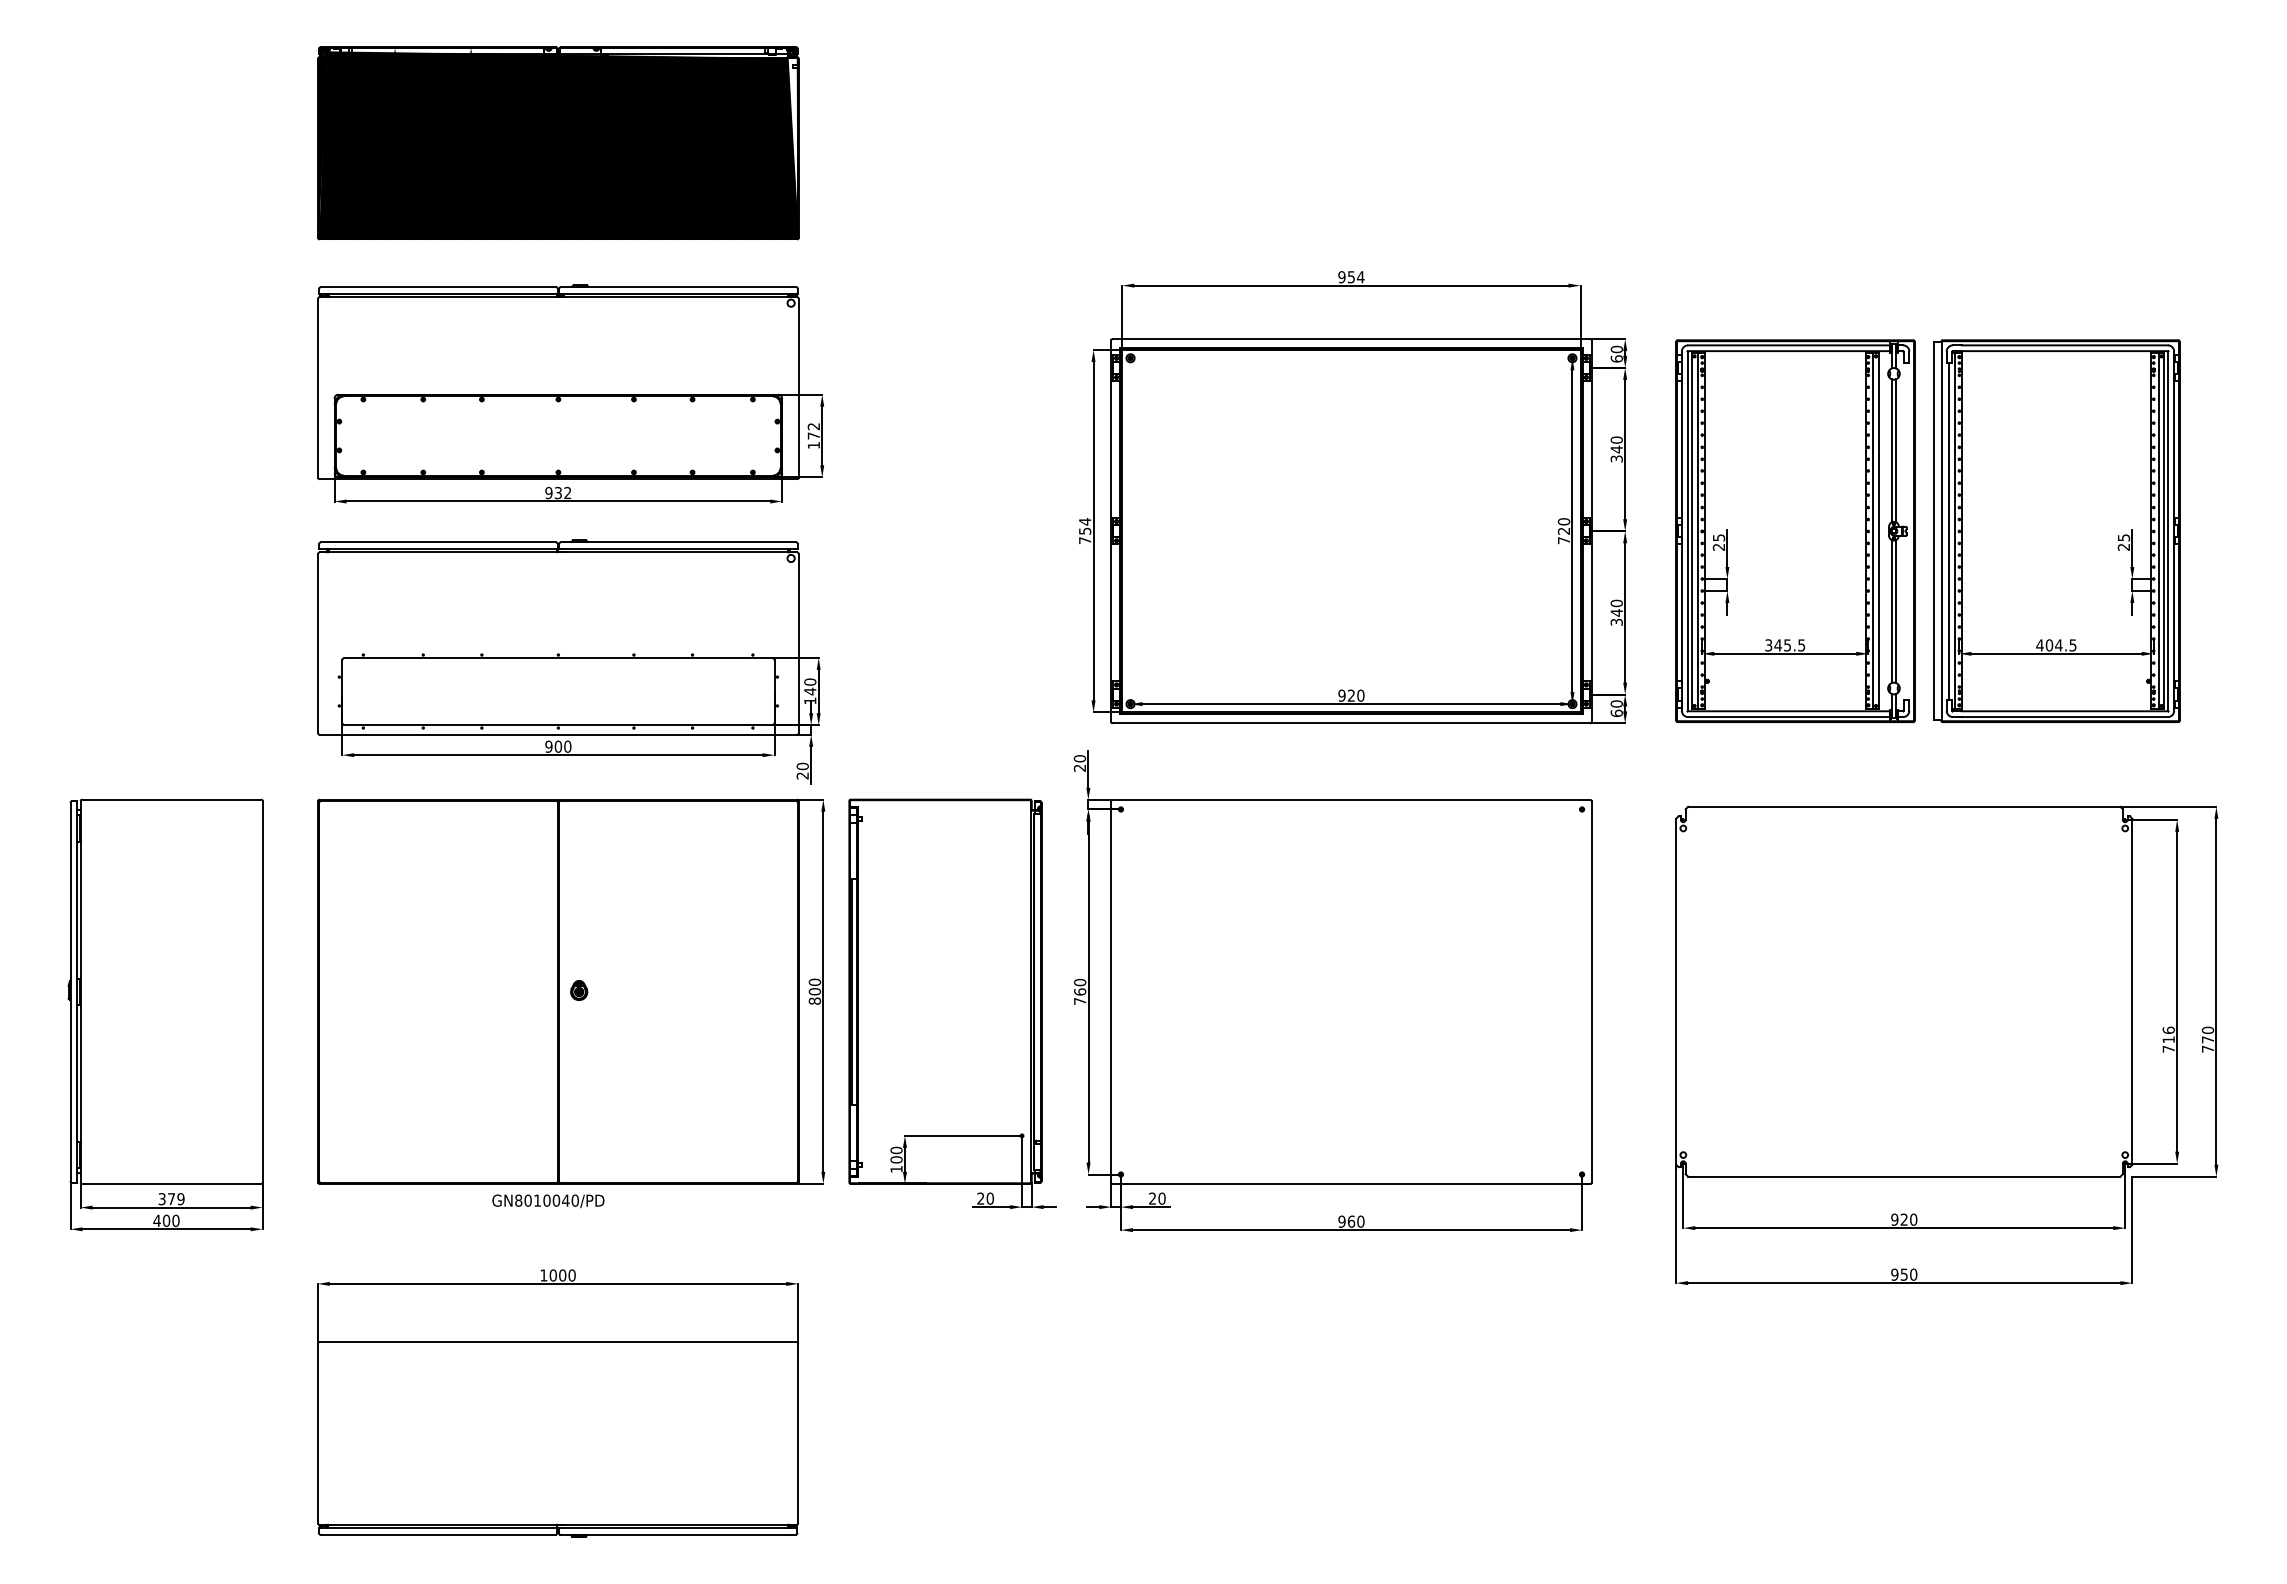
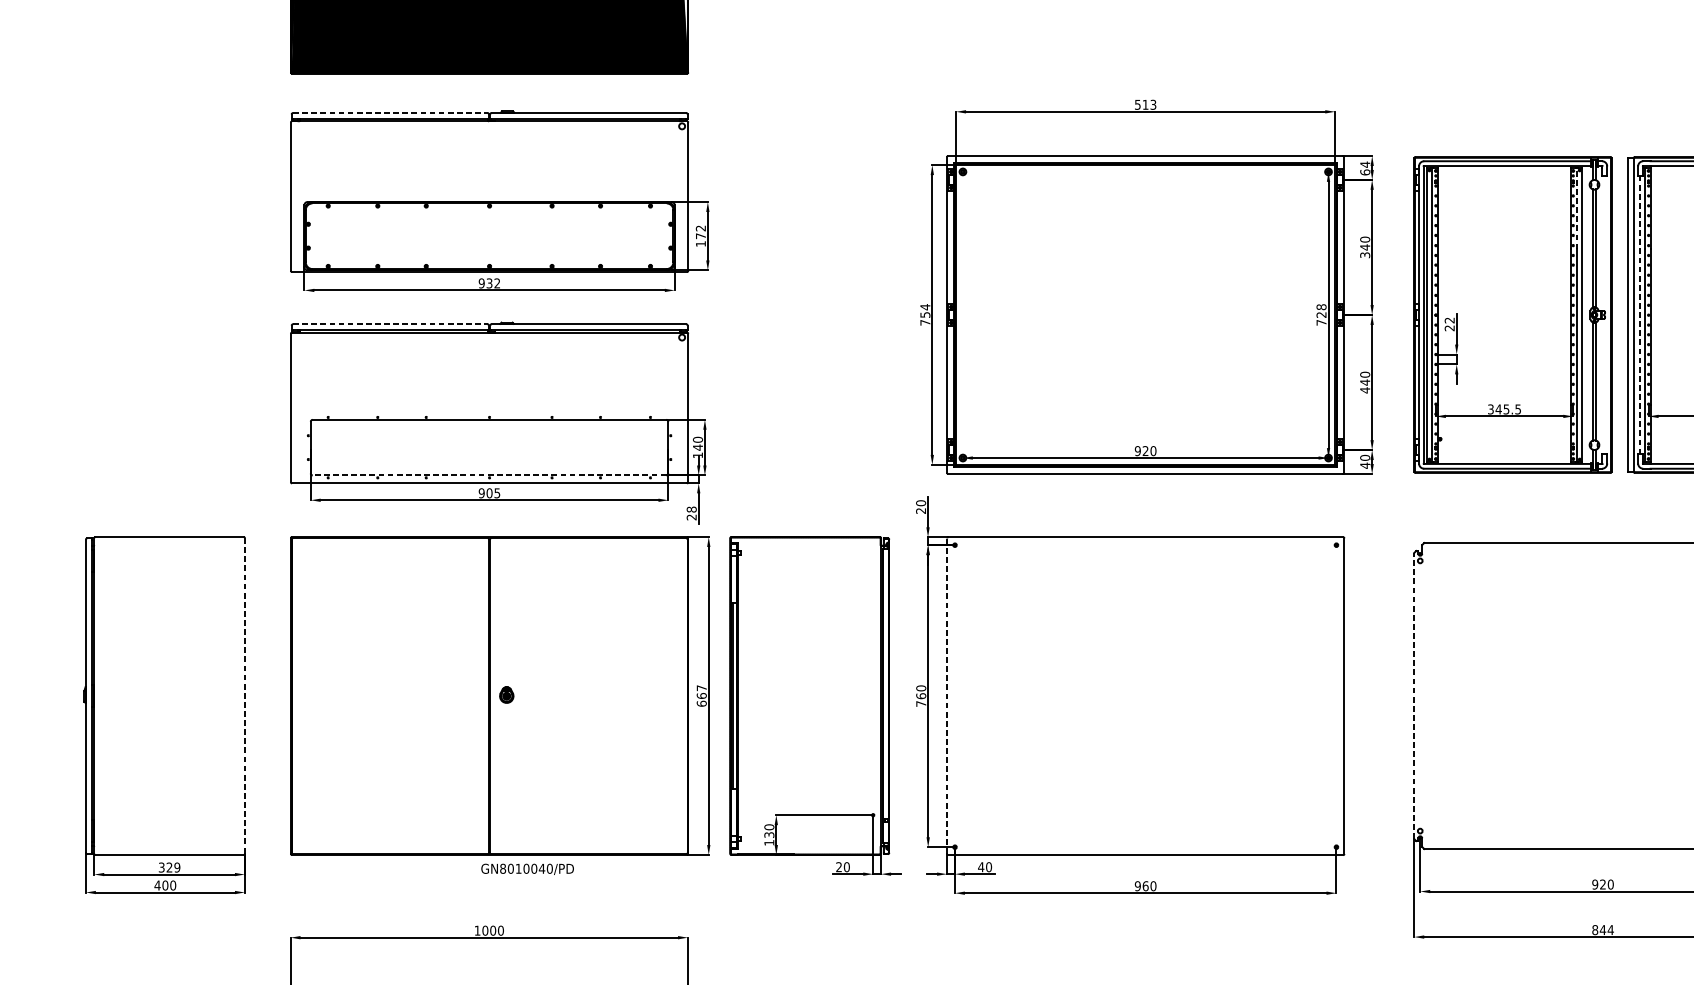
text: (1351, 277) -> (1145, 105), 954 -> 513
line: (438, 287) -> (390, 113), solid -> dashed
text: (1616, 349) -> (1364, 164), 60 -> 64
line: (1873, 402) -> (1577, 208), solid -> dashed
text: (1563, 521) -> (1321, 306), 720 -> 728
line: (1948, 531) -> (1639, 315), solid -> dashed
text: (1718, 537) -> (1449, 320), 25 -> 22
line: (438, 542) -> (390, 324), solid -> dashed
text: (1616, 622) -> (1364, 390), 340 -> 440
text: (1616, 713) -> (1364, 465), 60 -> 40
line: (558, 725) -> (489, 475), solid -> dashed
text: (567, 746) -> (497, 493), 900 -> 905
text: (802, 766) -> (691, 509), 20 -> 28
line: (262, 991) -> (244, 695), solid -> dashed
text: (814, 991) -> (701, 695), 800 -> 667
line: (1676, 991) -> (1414, 695), solid -> dashed
line: (1111, 992) -> (947, 696), solid -> dashed
text: (896, 1159) -> (769, 834), 100 -> 130
text: (1152, 1198) -> (981, 867), 20 -> 40
text: (171, 1199) -> (169, 867), 379 -> 329
text: (548, 1201) -> (527, 869), moved
text: (1904, 1274) -> (1603, 929), 950 -> 844

